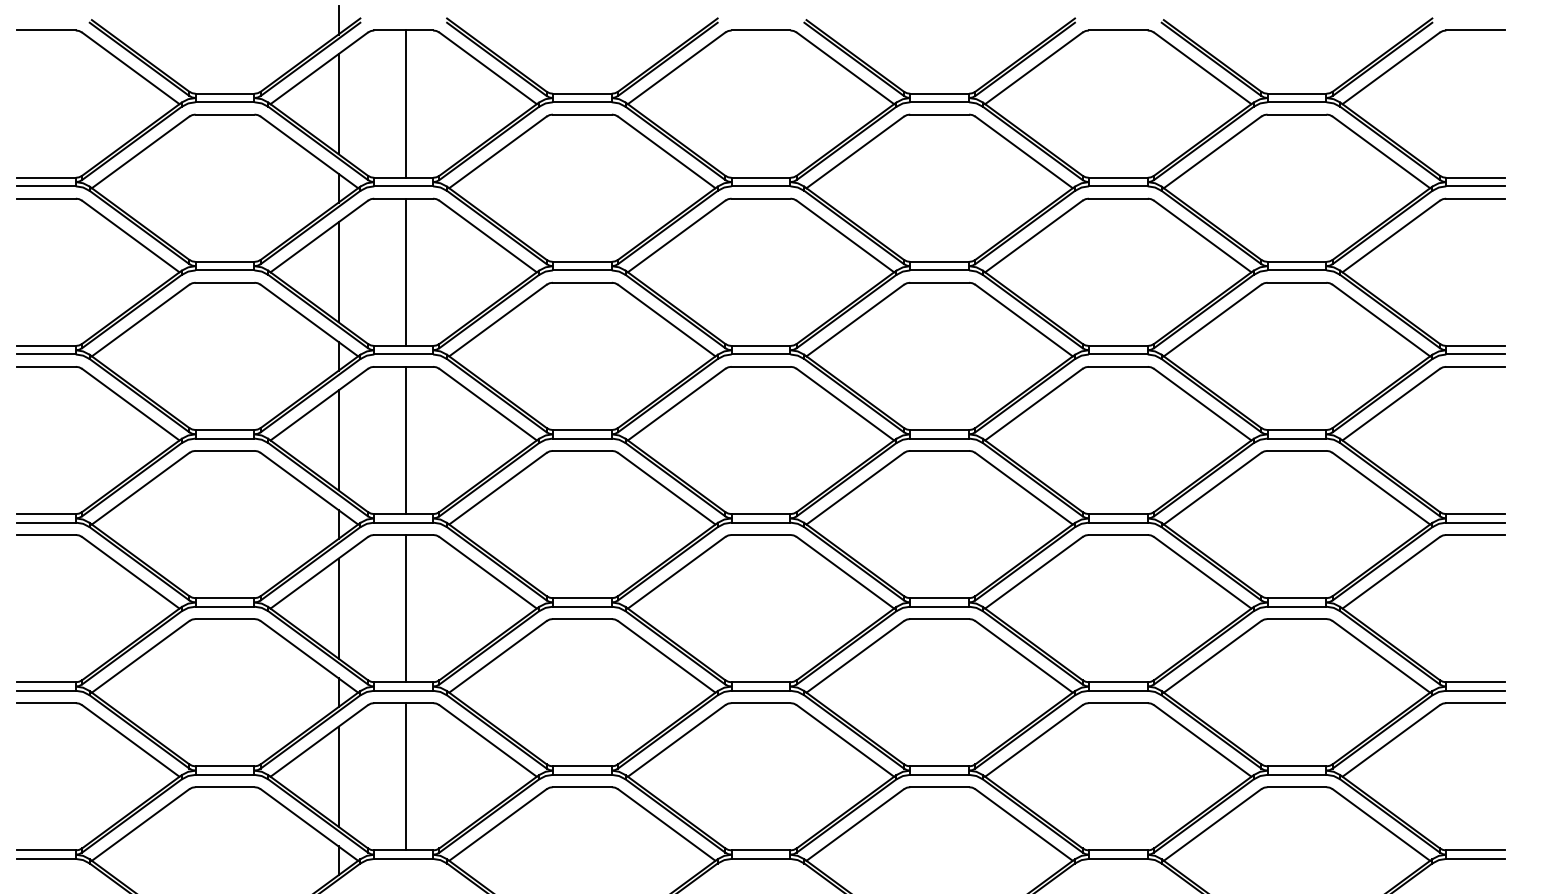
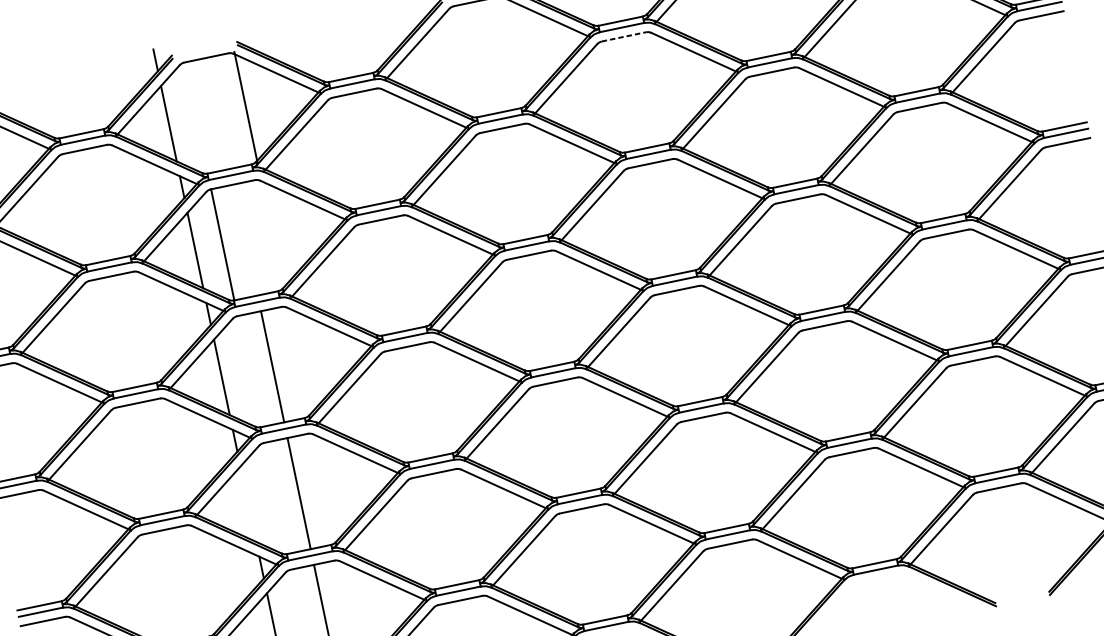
line: (405, 103) -> (245, 107), moved
line: (940, 114) -> (624, 36), solid -> dashed
line: (405, 271) -> (222, 244), moved
line: (338, 608) -> (248, 504), removed

